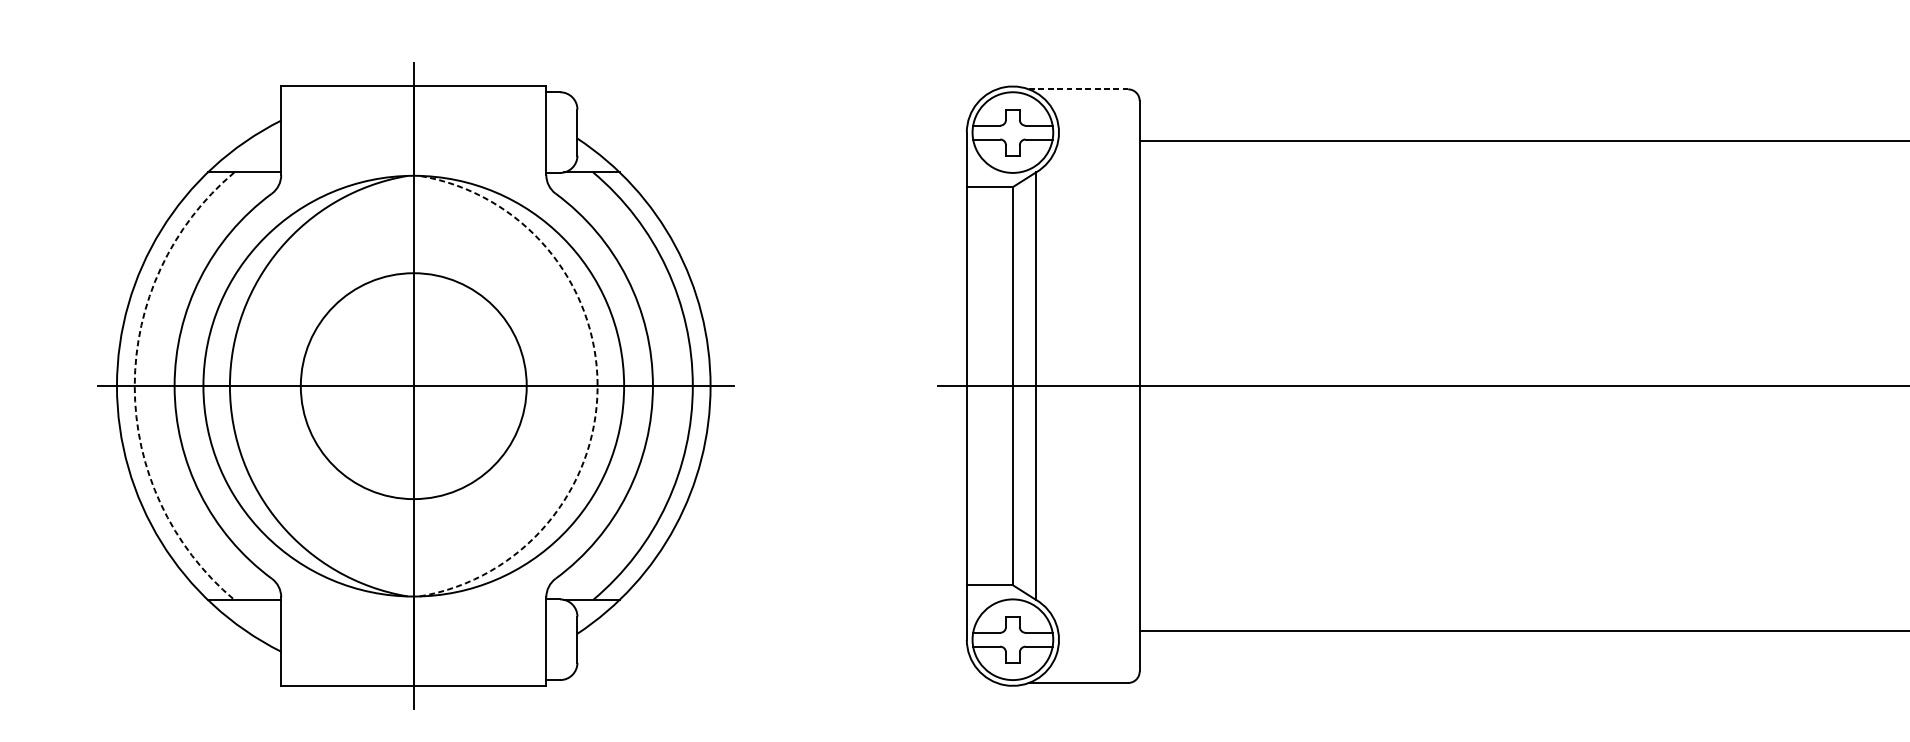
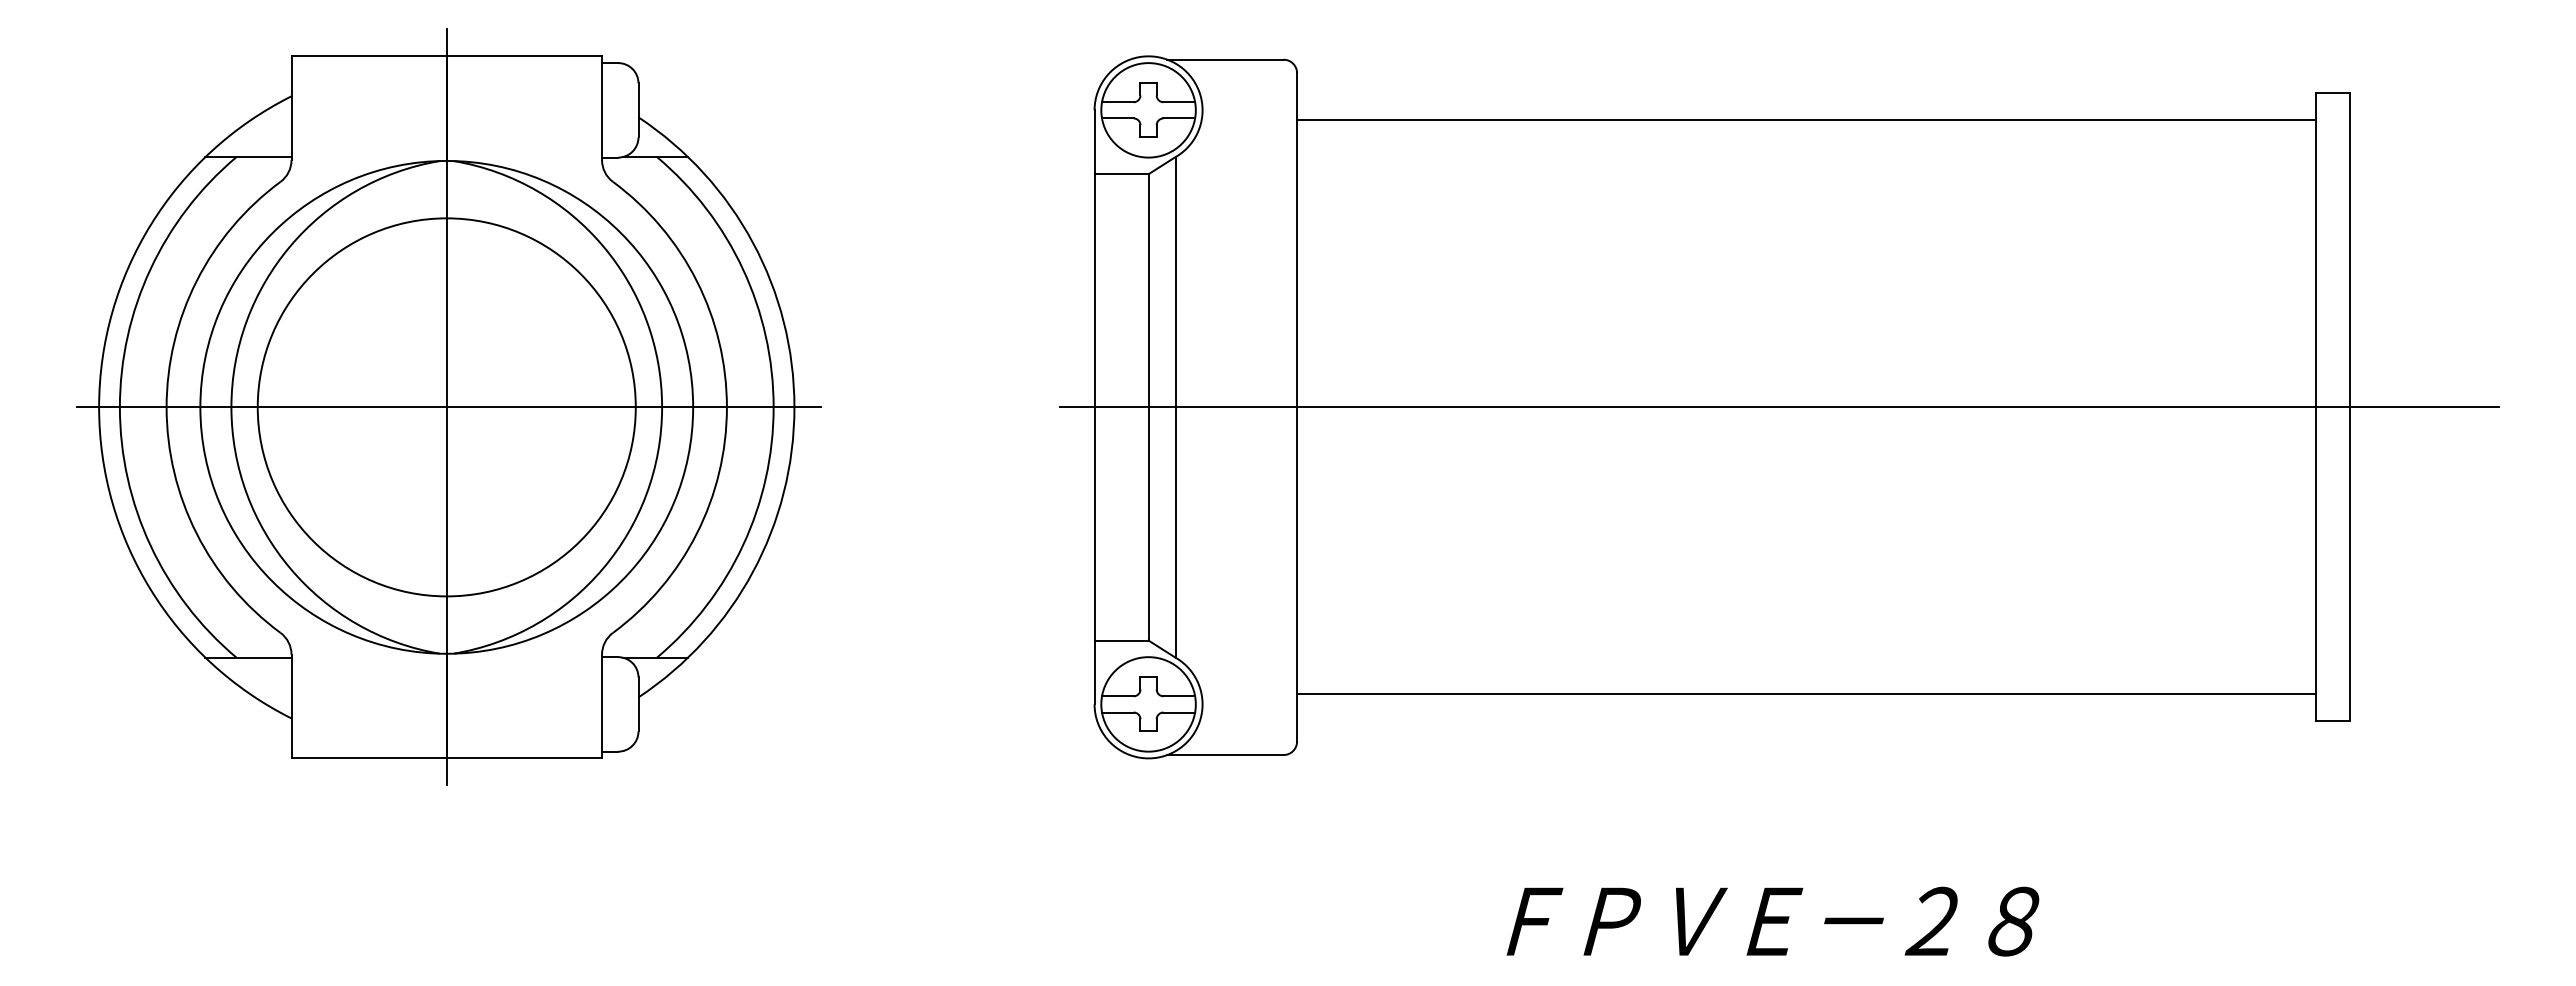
line: (1078, 89) -> (1225, 59), dashed -> solid
arc: (134, 386) -> (119, 407), dashed -> solid
circle: (413, 386) -> (446, 407), size x1.43
arc: (597, 386) -> (662, 407), dashed -> solid

